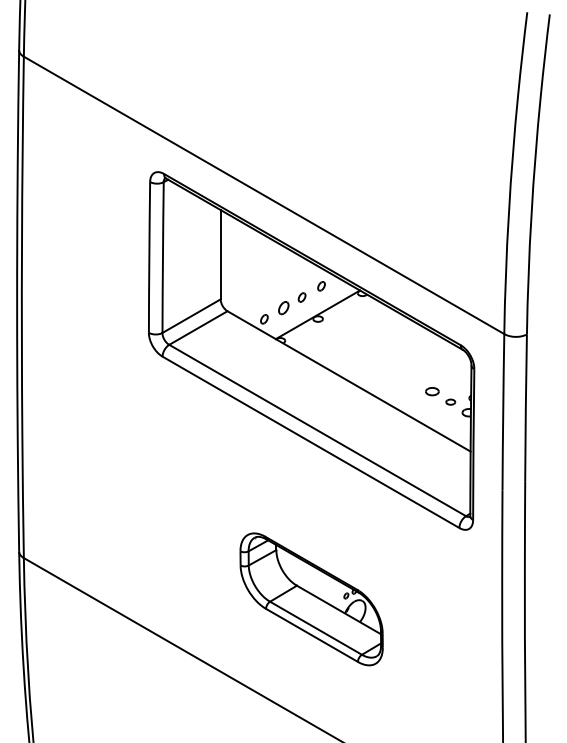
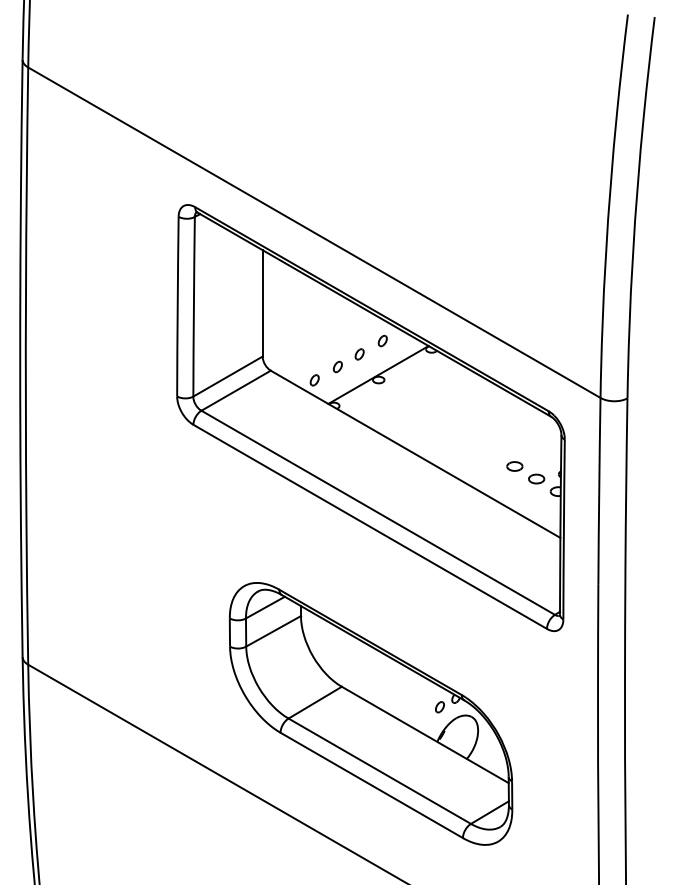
part: (283, 307) -> (337, 366), size x0.71
part: (450, 401) -> (536, 478), size x1.43
part: (311, 599) -> (370, 713), size x1.67

